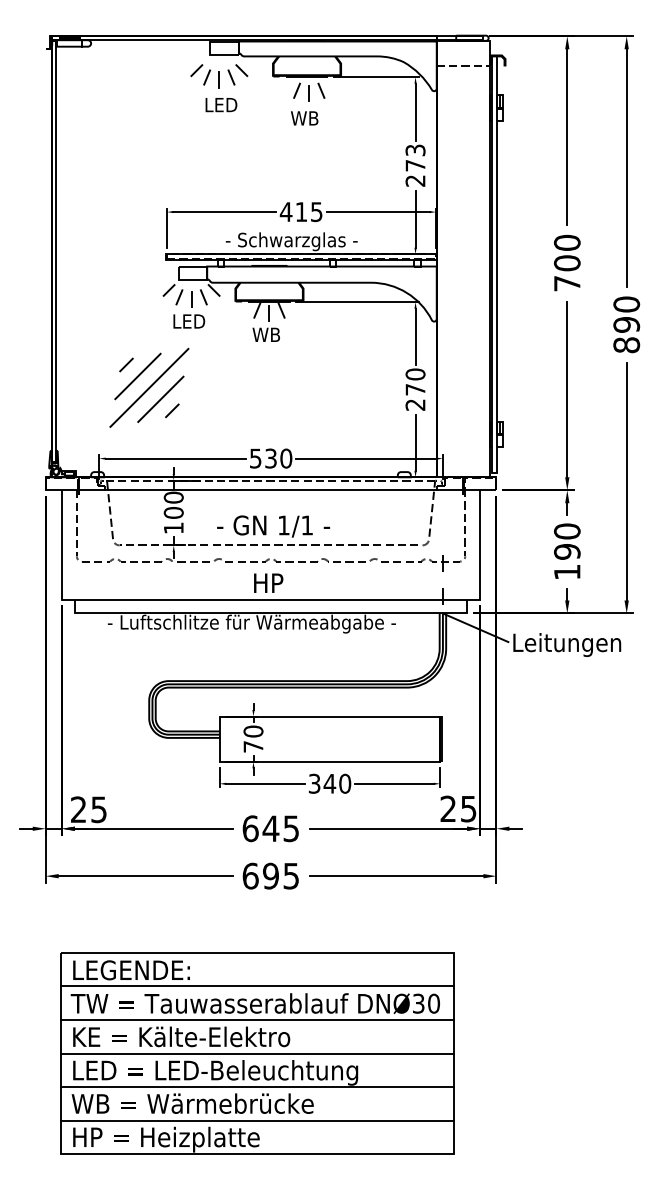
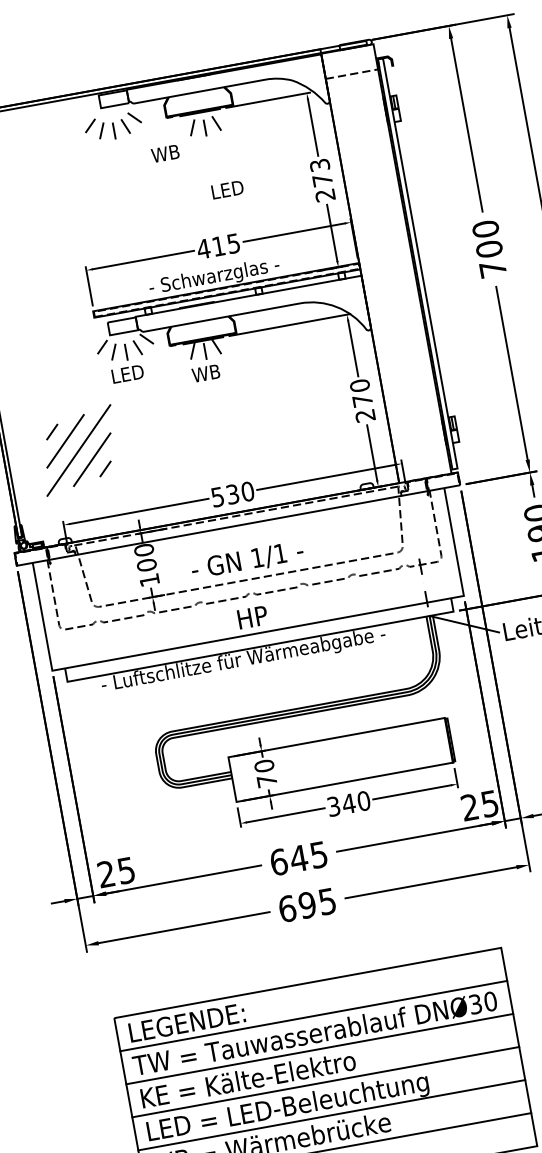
text: (221, 105) -> (227, 190), moved
text: (304, 118) -> (165, 153), moved
part: (149, 387) -> (78, 450), moved

